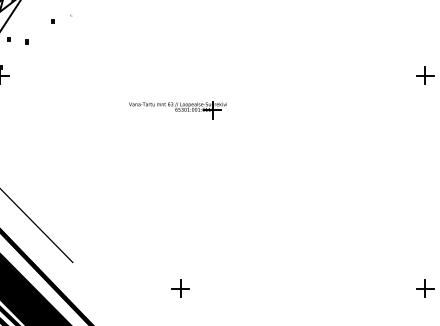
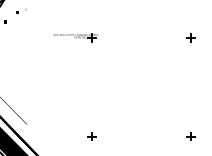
part: (177, 110) -> (75, 37), moved
part: (179, 288) -> (91, 136), moved

